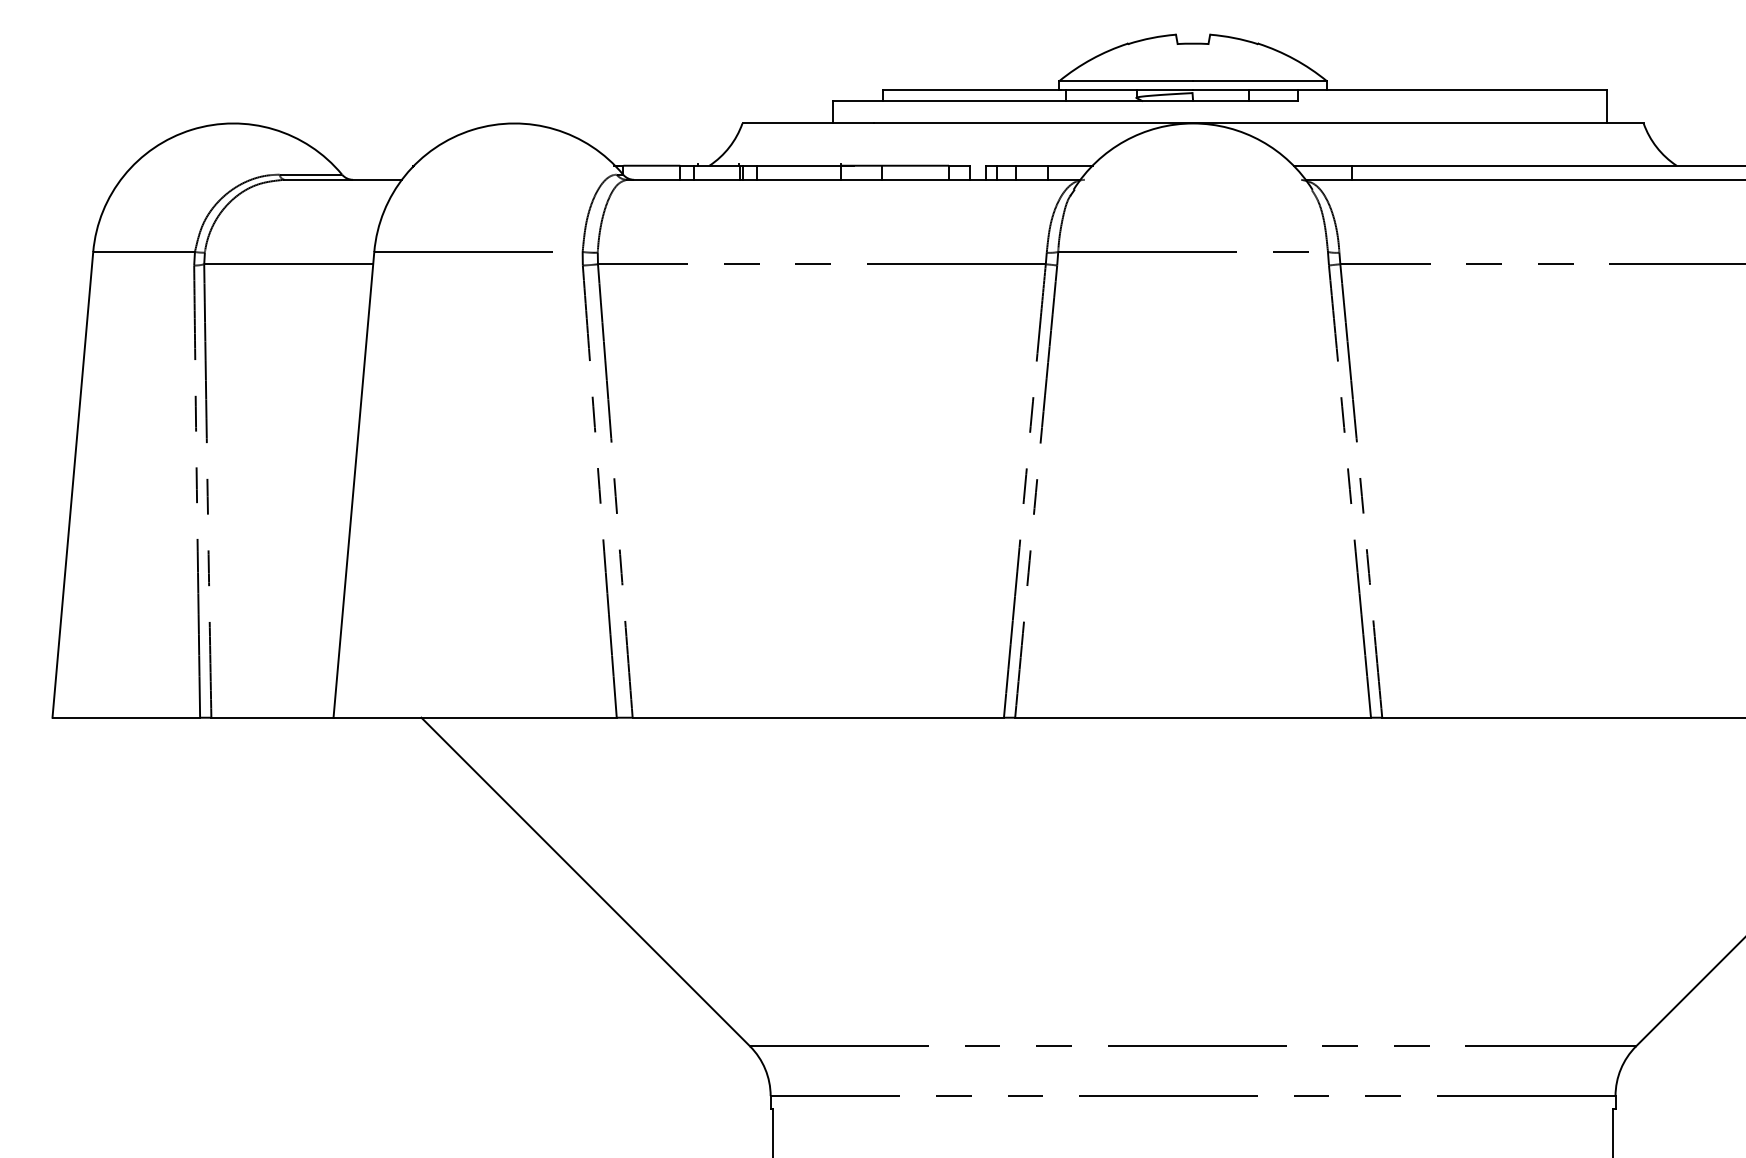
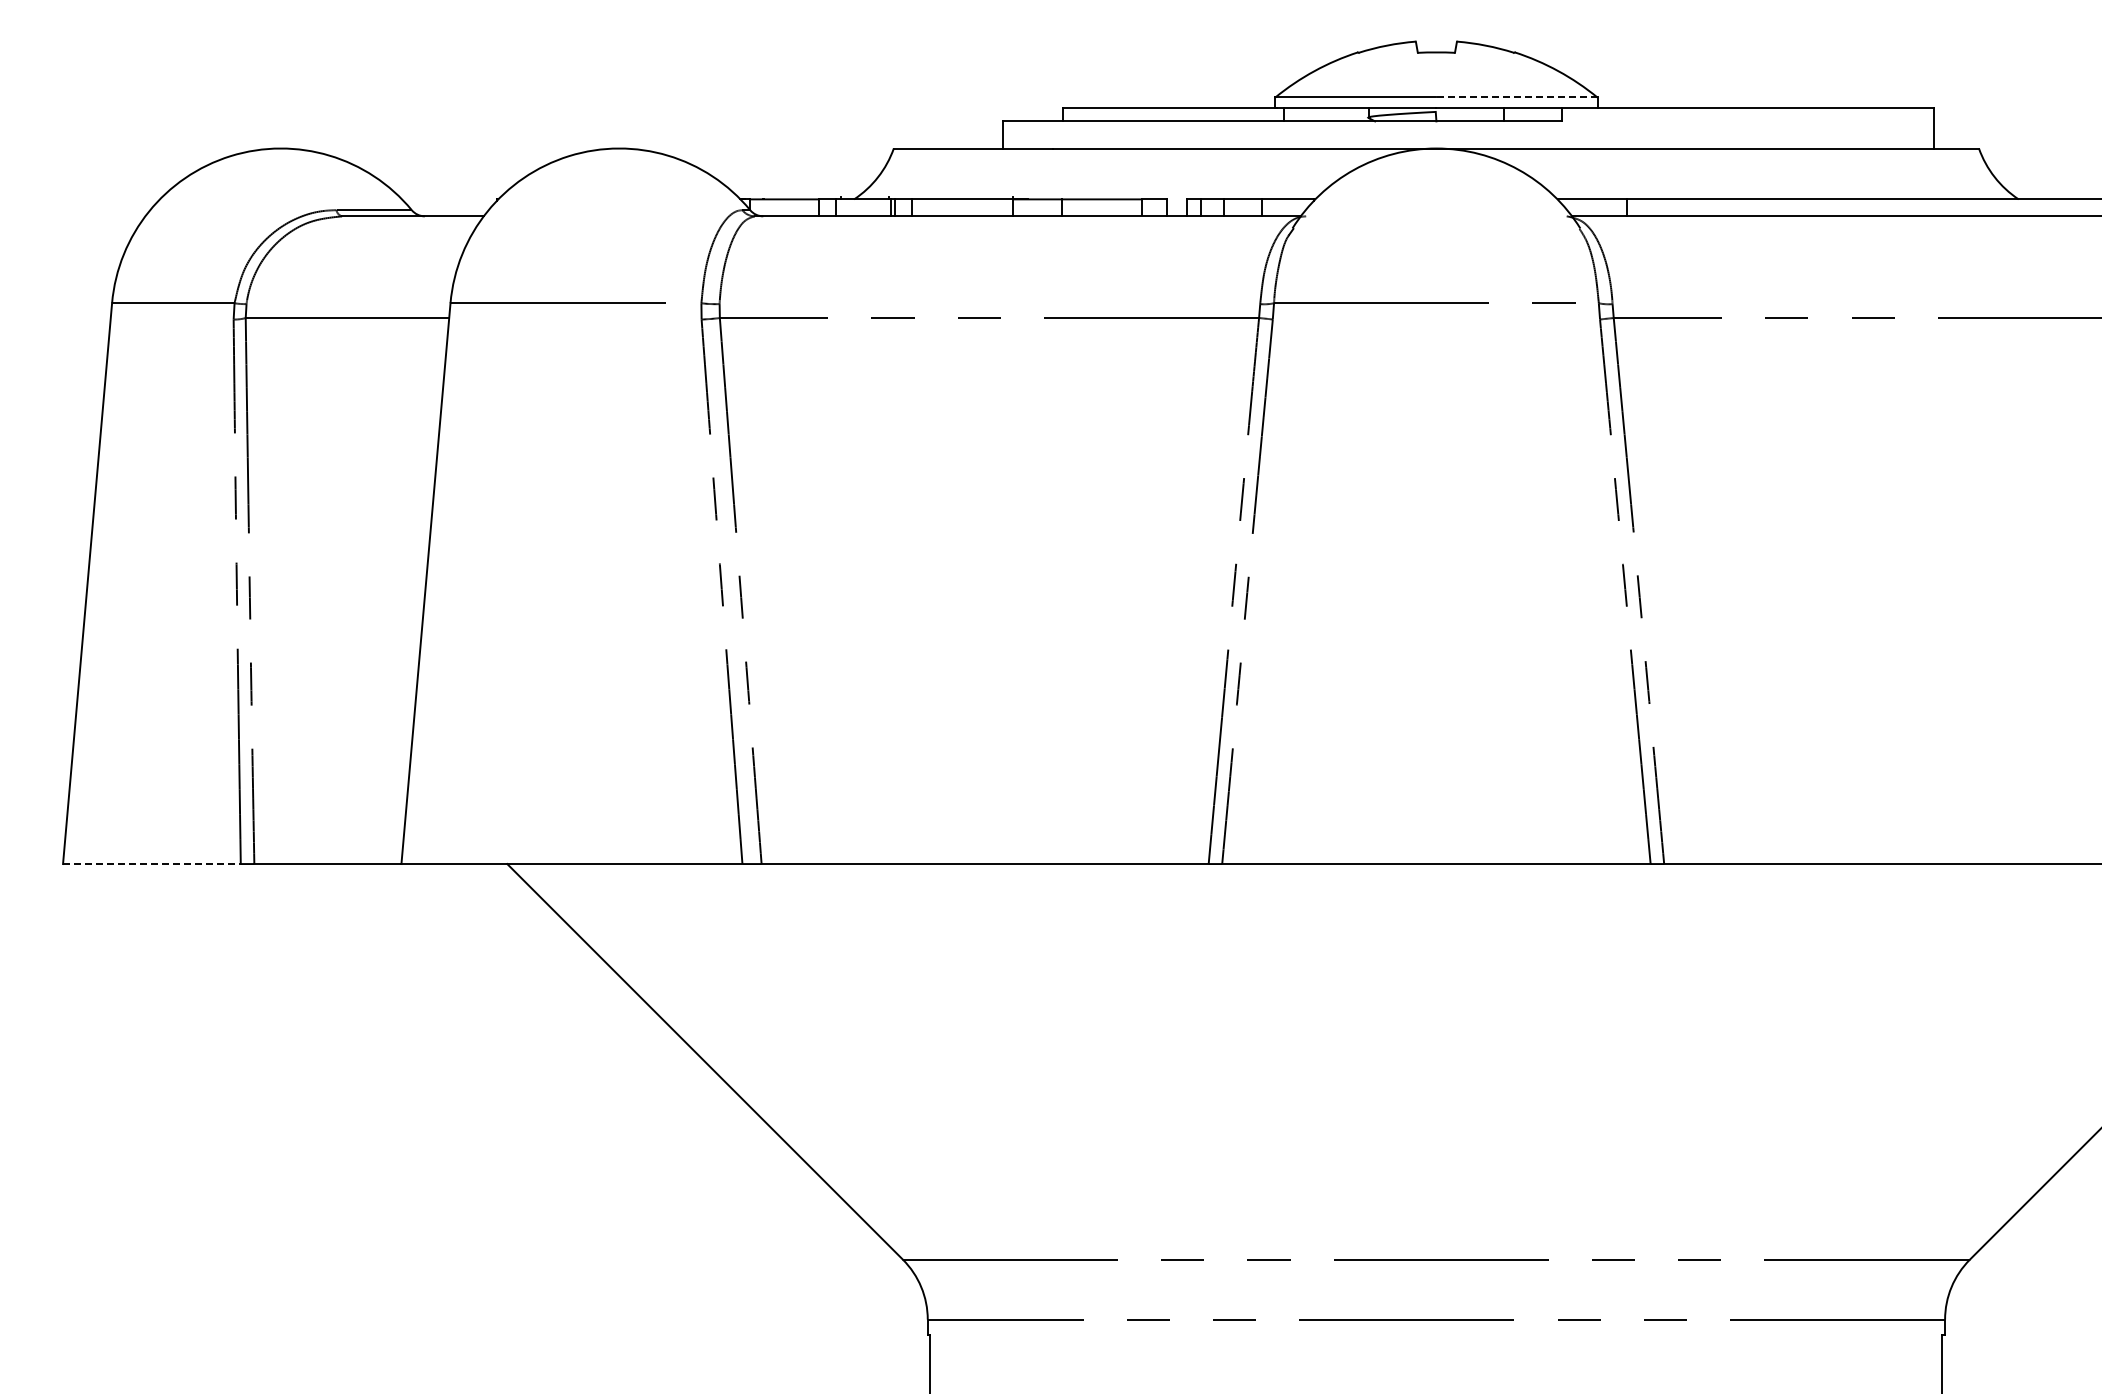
line: (1259, 81) -> (1516, 97), solid -> dashed
line: (125, 718) -> (151, 864), solid -> dashed

